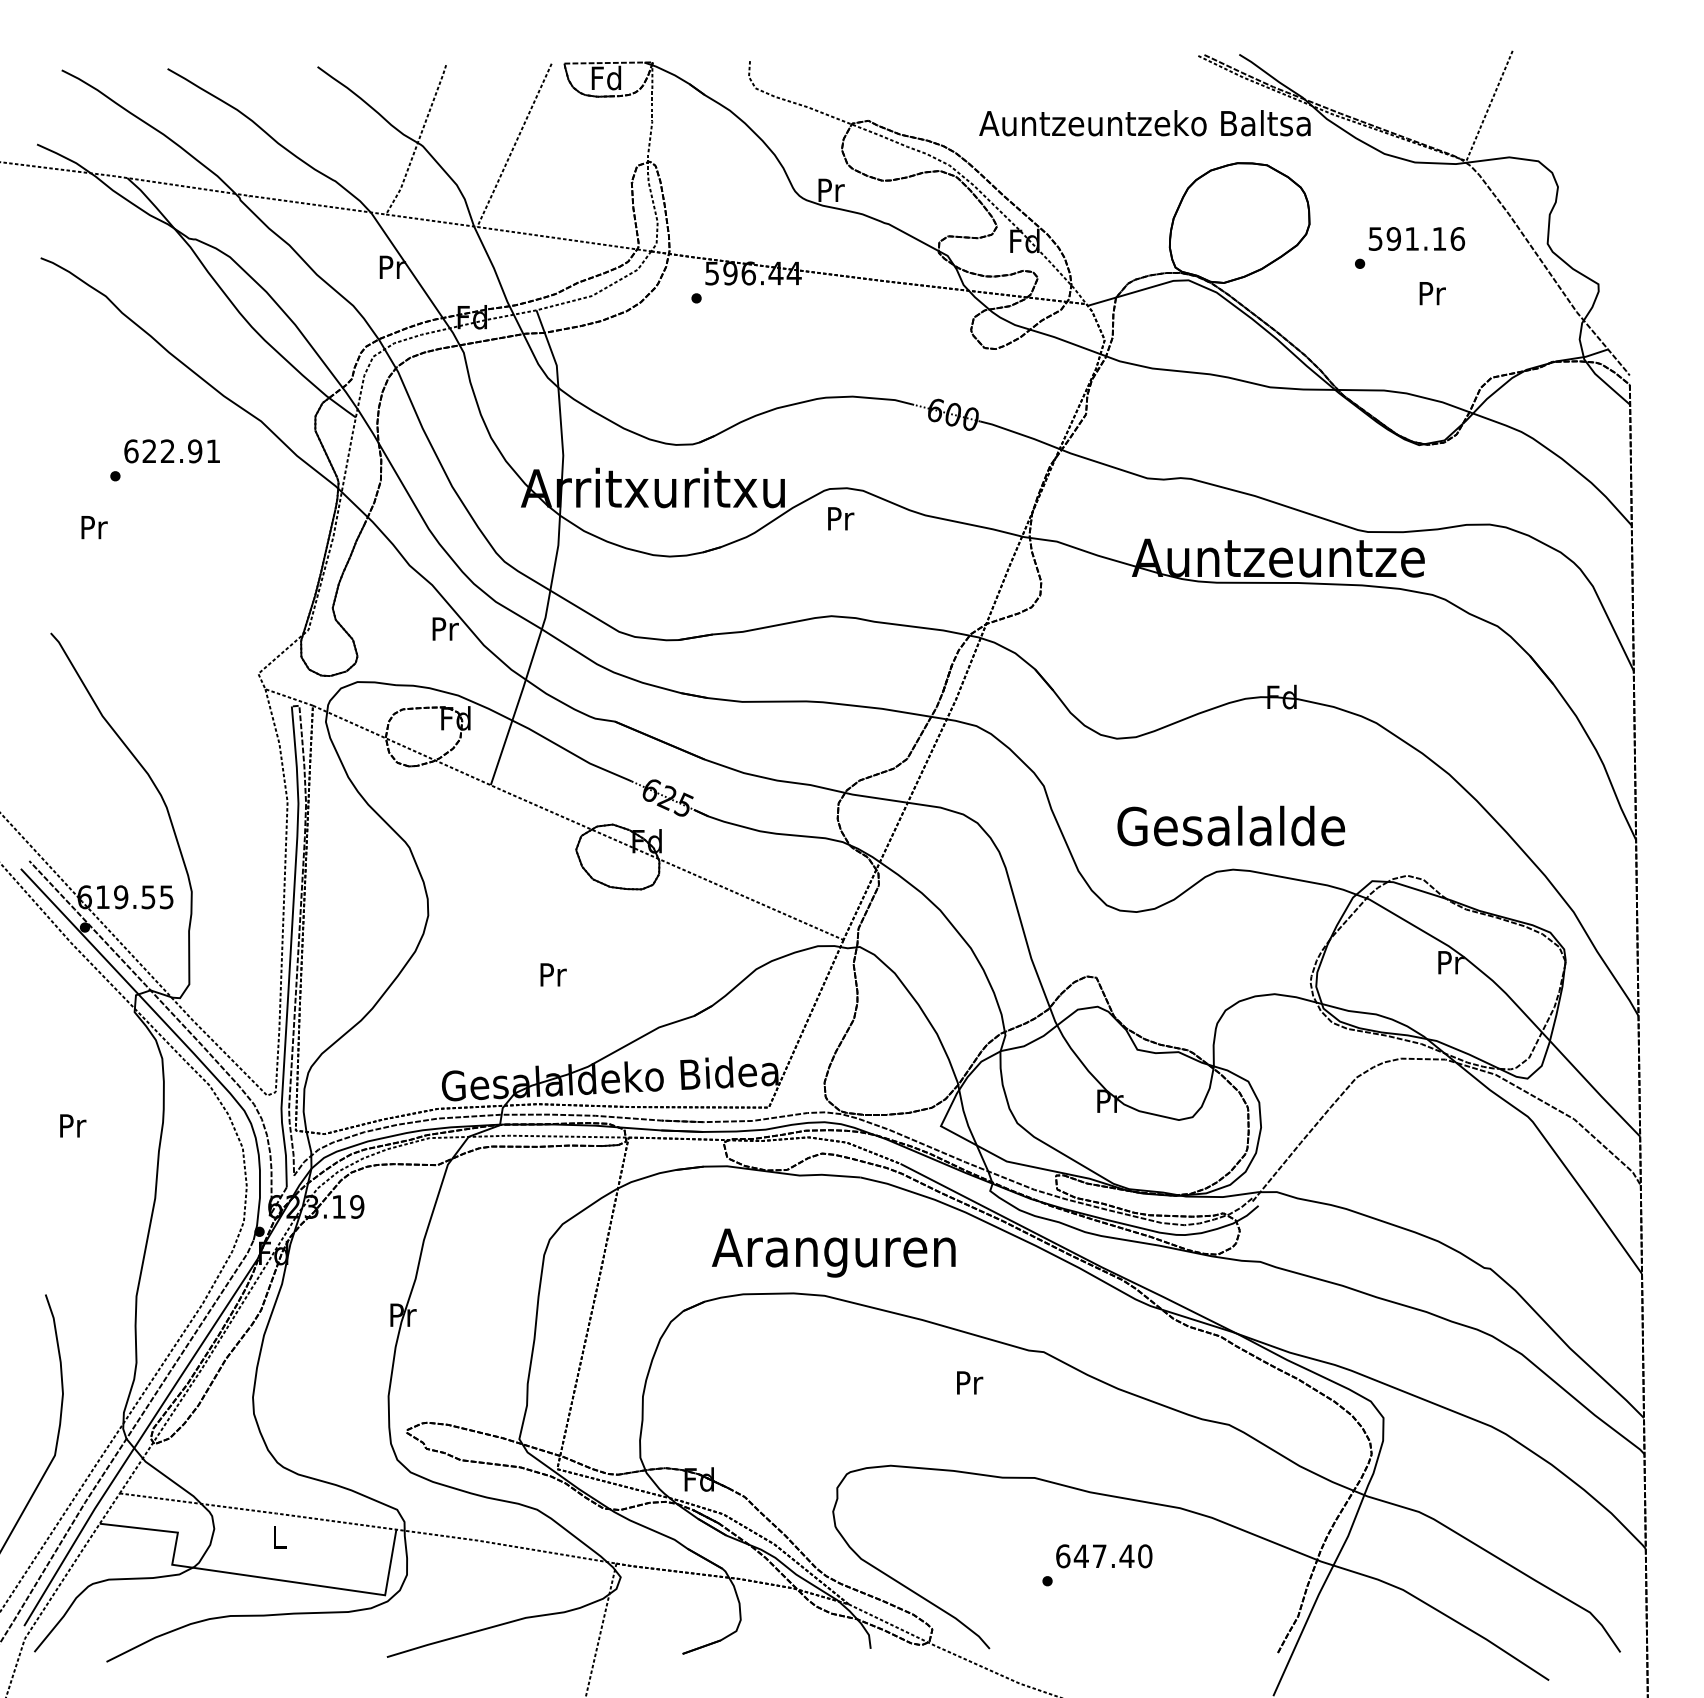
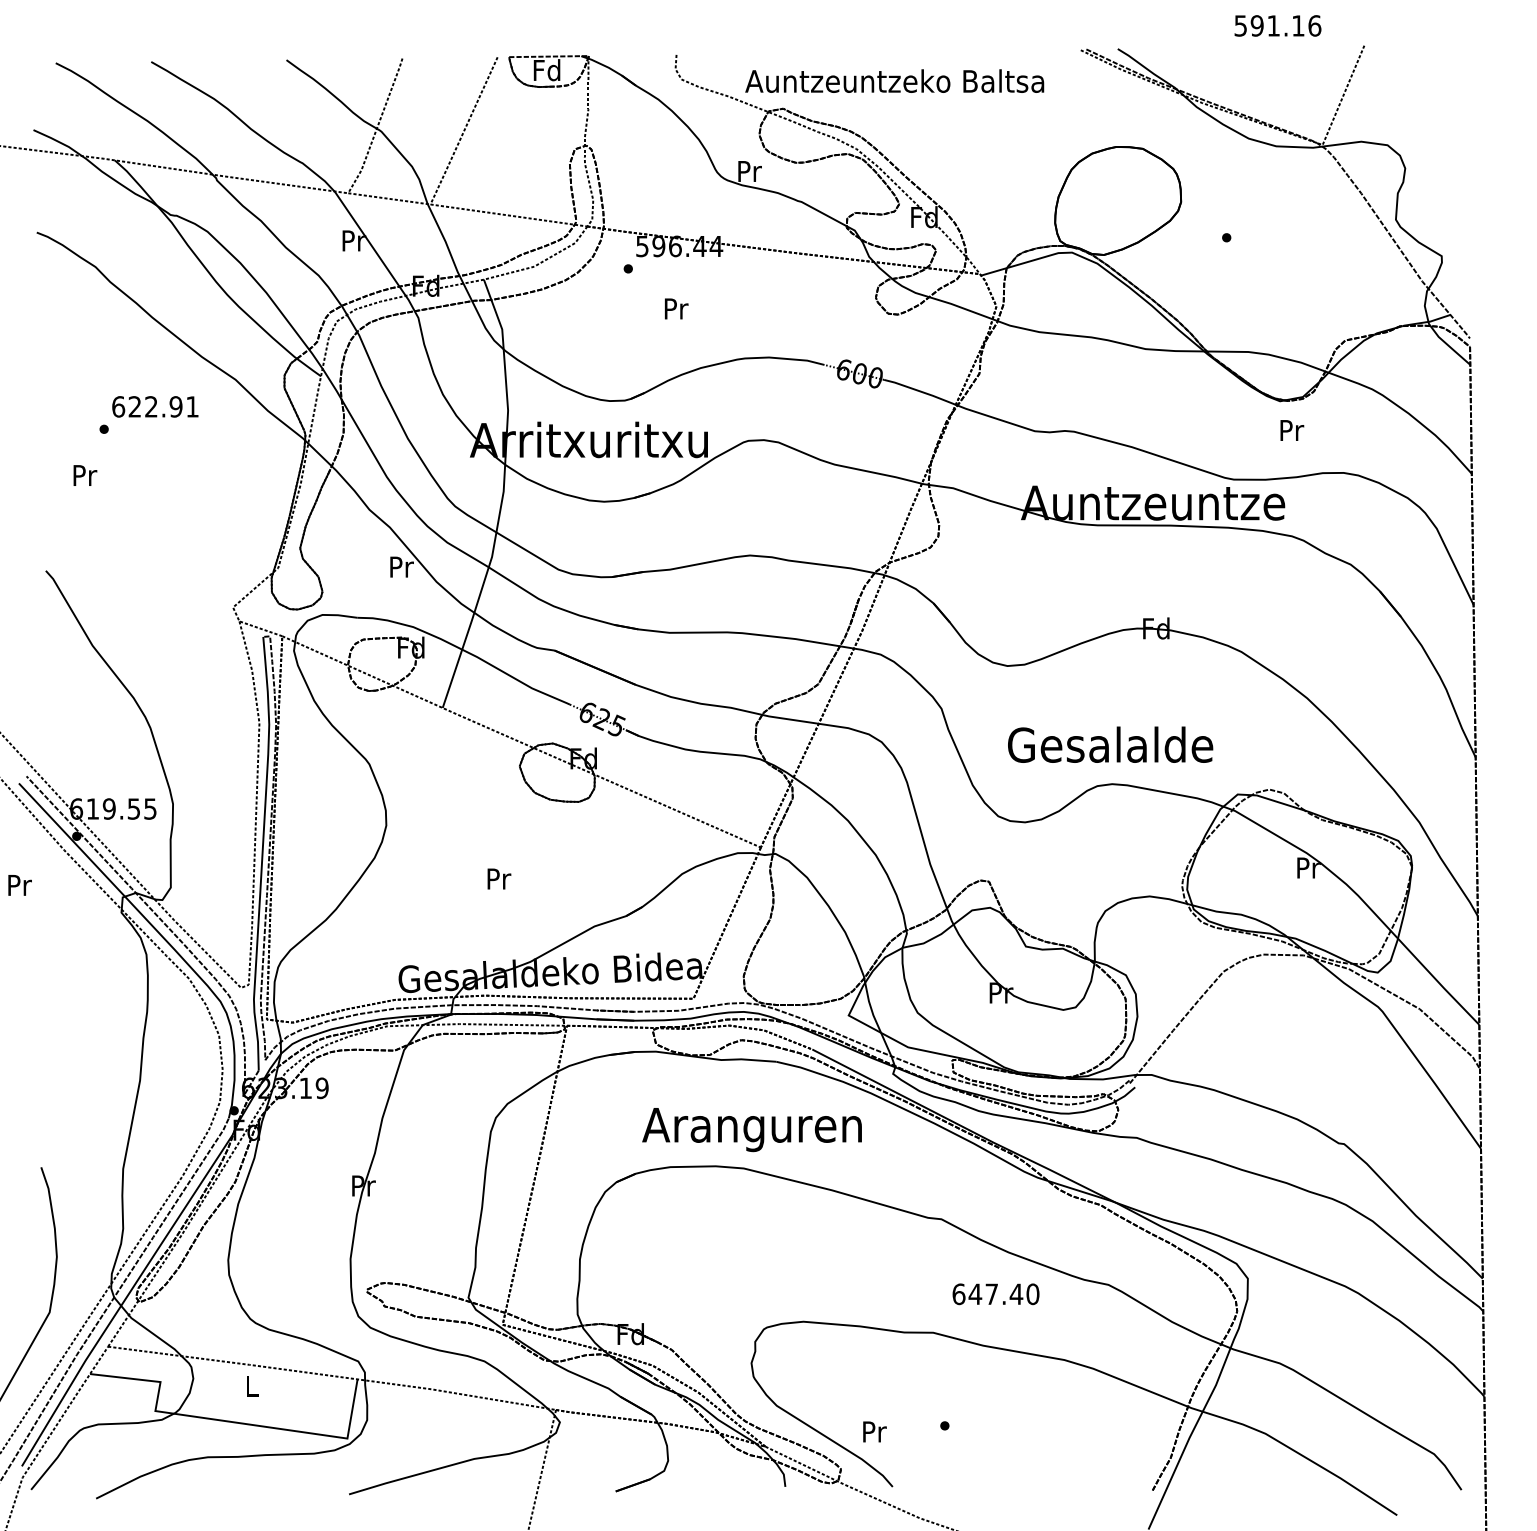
text: (1144, 123) -> (894, 81), moved
text: (1416, 238) -> (1277, 25), moved
text: (1432, 293) -> (1292, 430), moved
text: (841, 518) -> (676, 308), moved
text: (73, 1125) -> (20, 885), moved
text: (970, 1382) -> (875, 1431), moved
text: (1104, 1556) -> (996, 1294), moved

